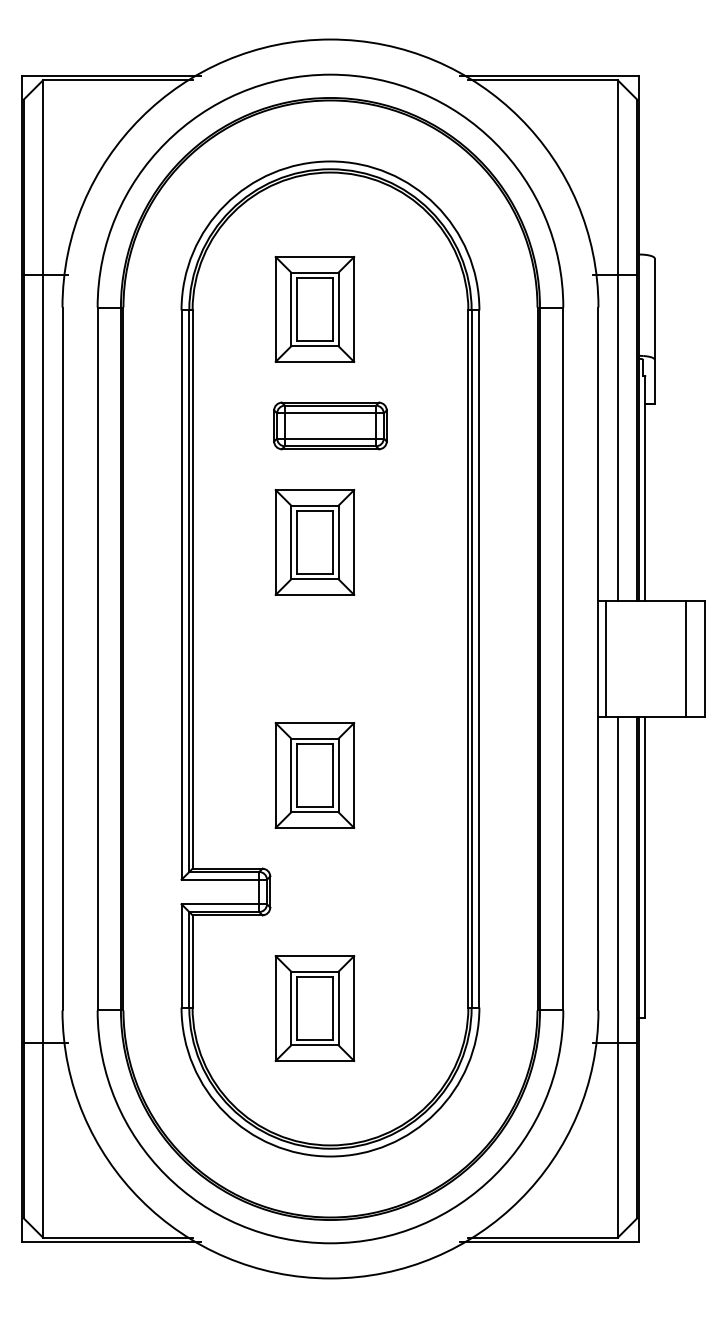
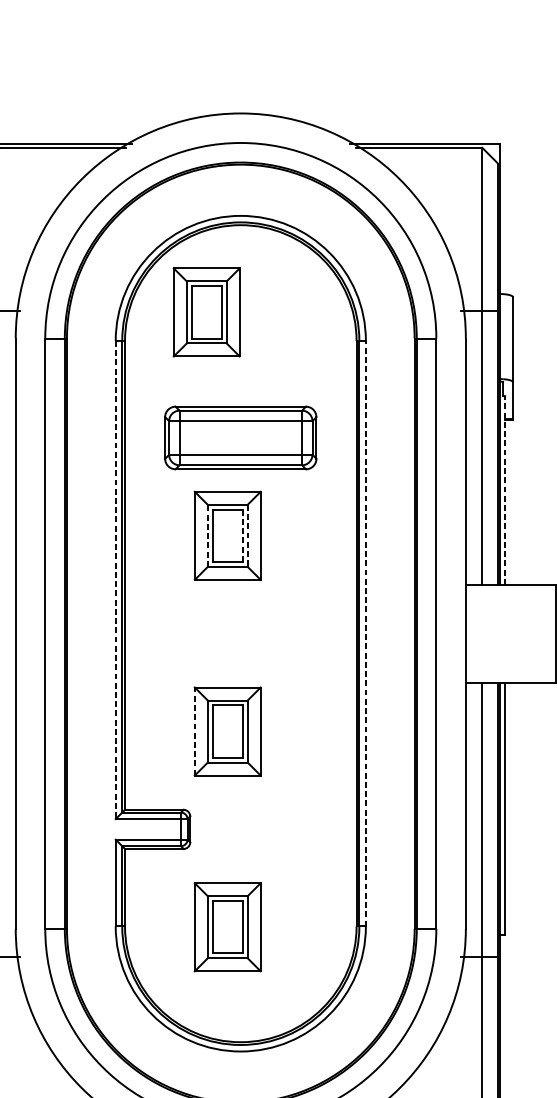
part: (314, 309) -> (206, 312), moved
part: (330, 425) -> (240, 437), size x1.6
line: (645, 487) -> (505, 489), solid -> dashed
line: (291, 542) -> (208, 535), solid -> dashed
line: (332, 542) -> (242, 535), solid -> dashed
line: (338, 542) -> (247, 535), solid -> dashed
line: (181, 595) -> (115, 580), solid -> dashed
line: (606, 658) -> (472, 633), removed
line: (685, 658) -> (538, 633), removed
line: (479, 659) -> (365, 634), solid -> dashed
line: (275, 775) -> (194, 731), solid -> dashed

